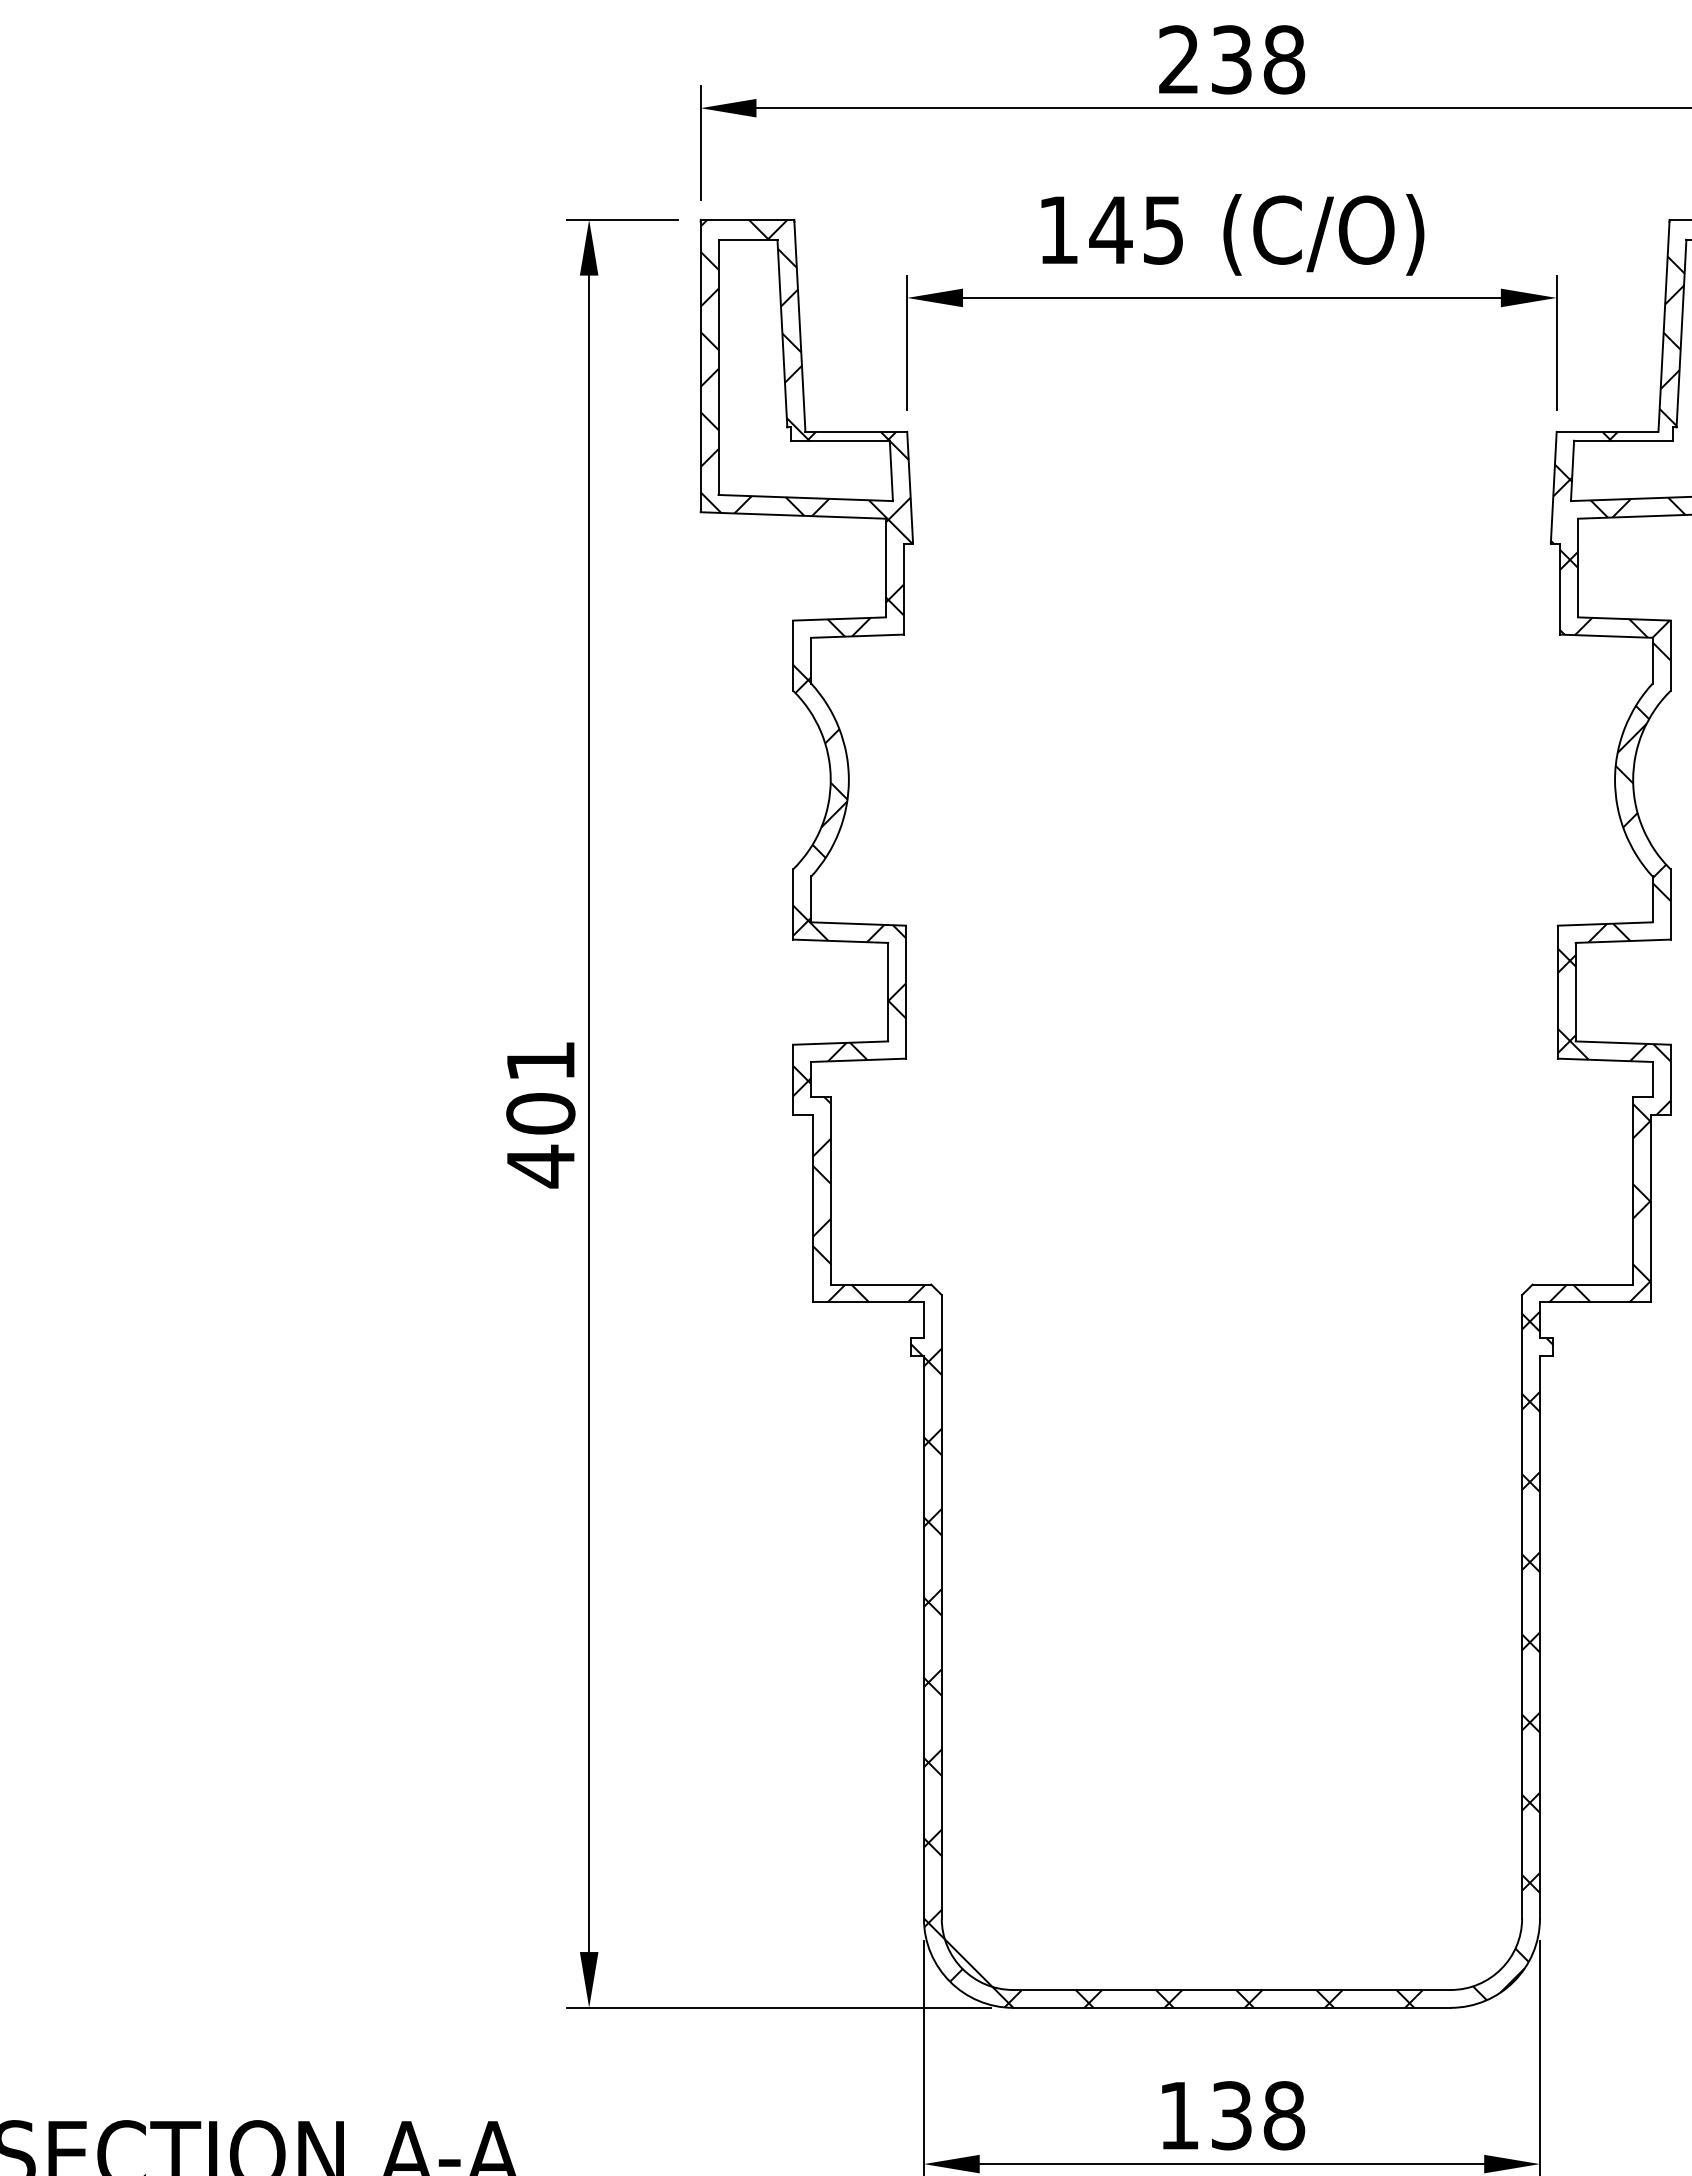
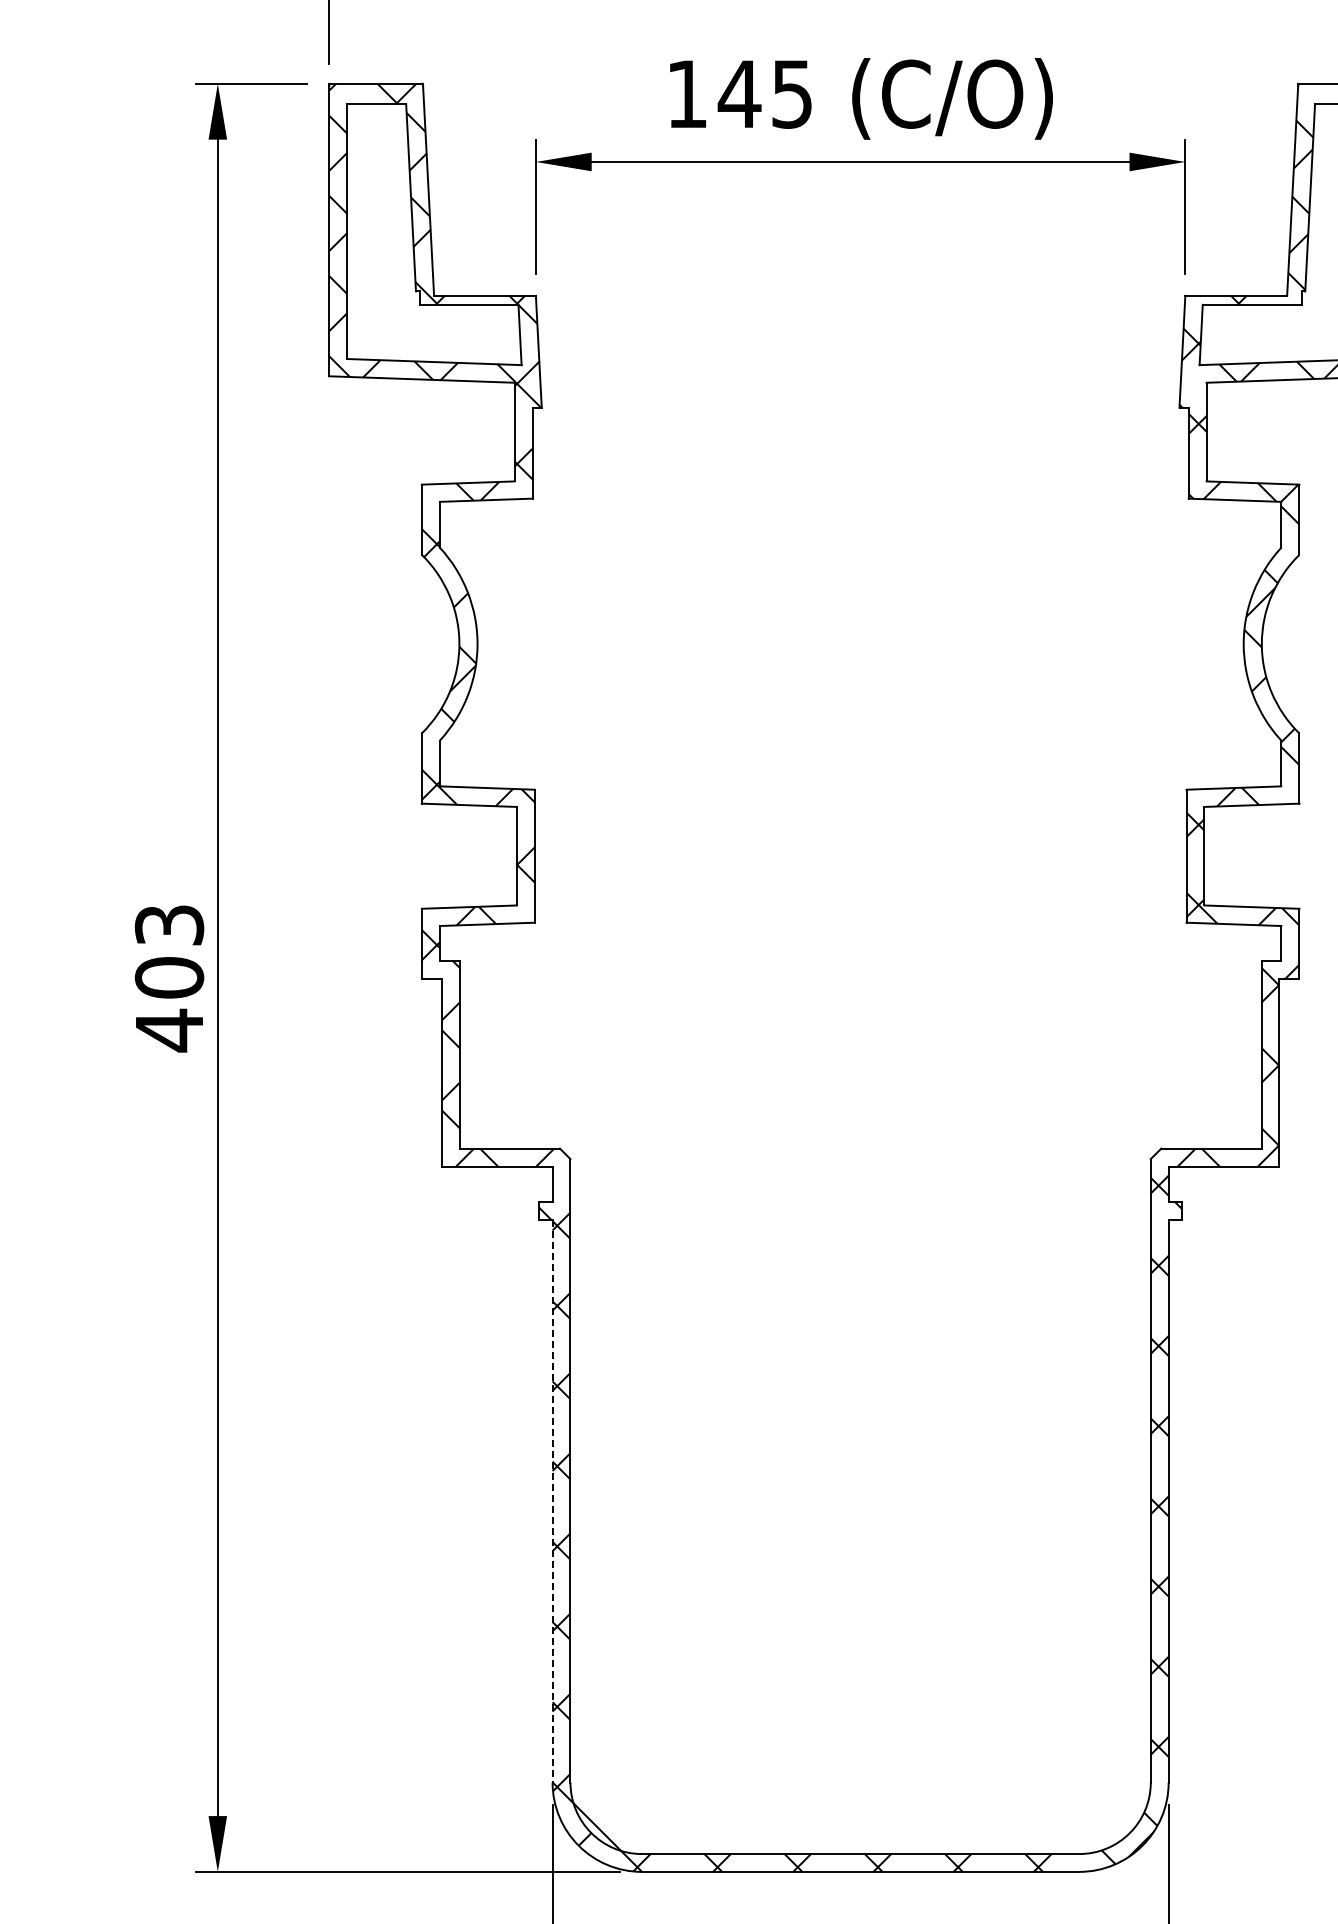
text: (540, 1061) -> (169, 925), 401 -> 403
line: (923, 1637) -> (552, 1501), solid -> dashed

